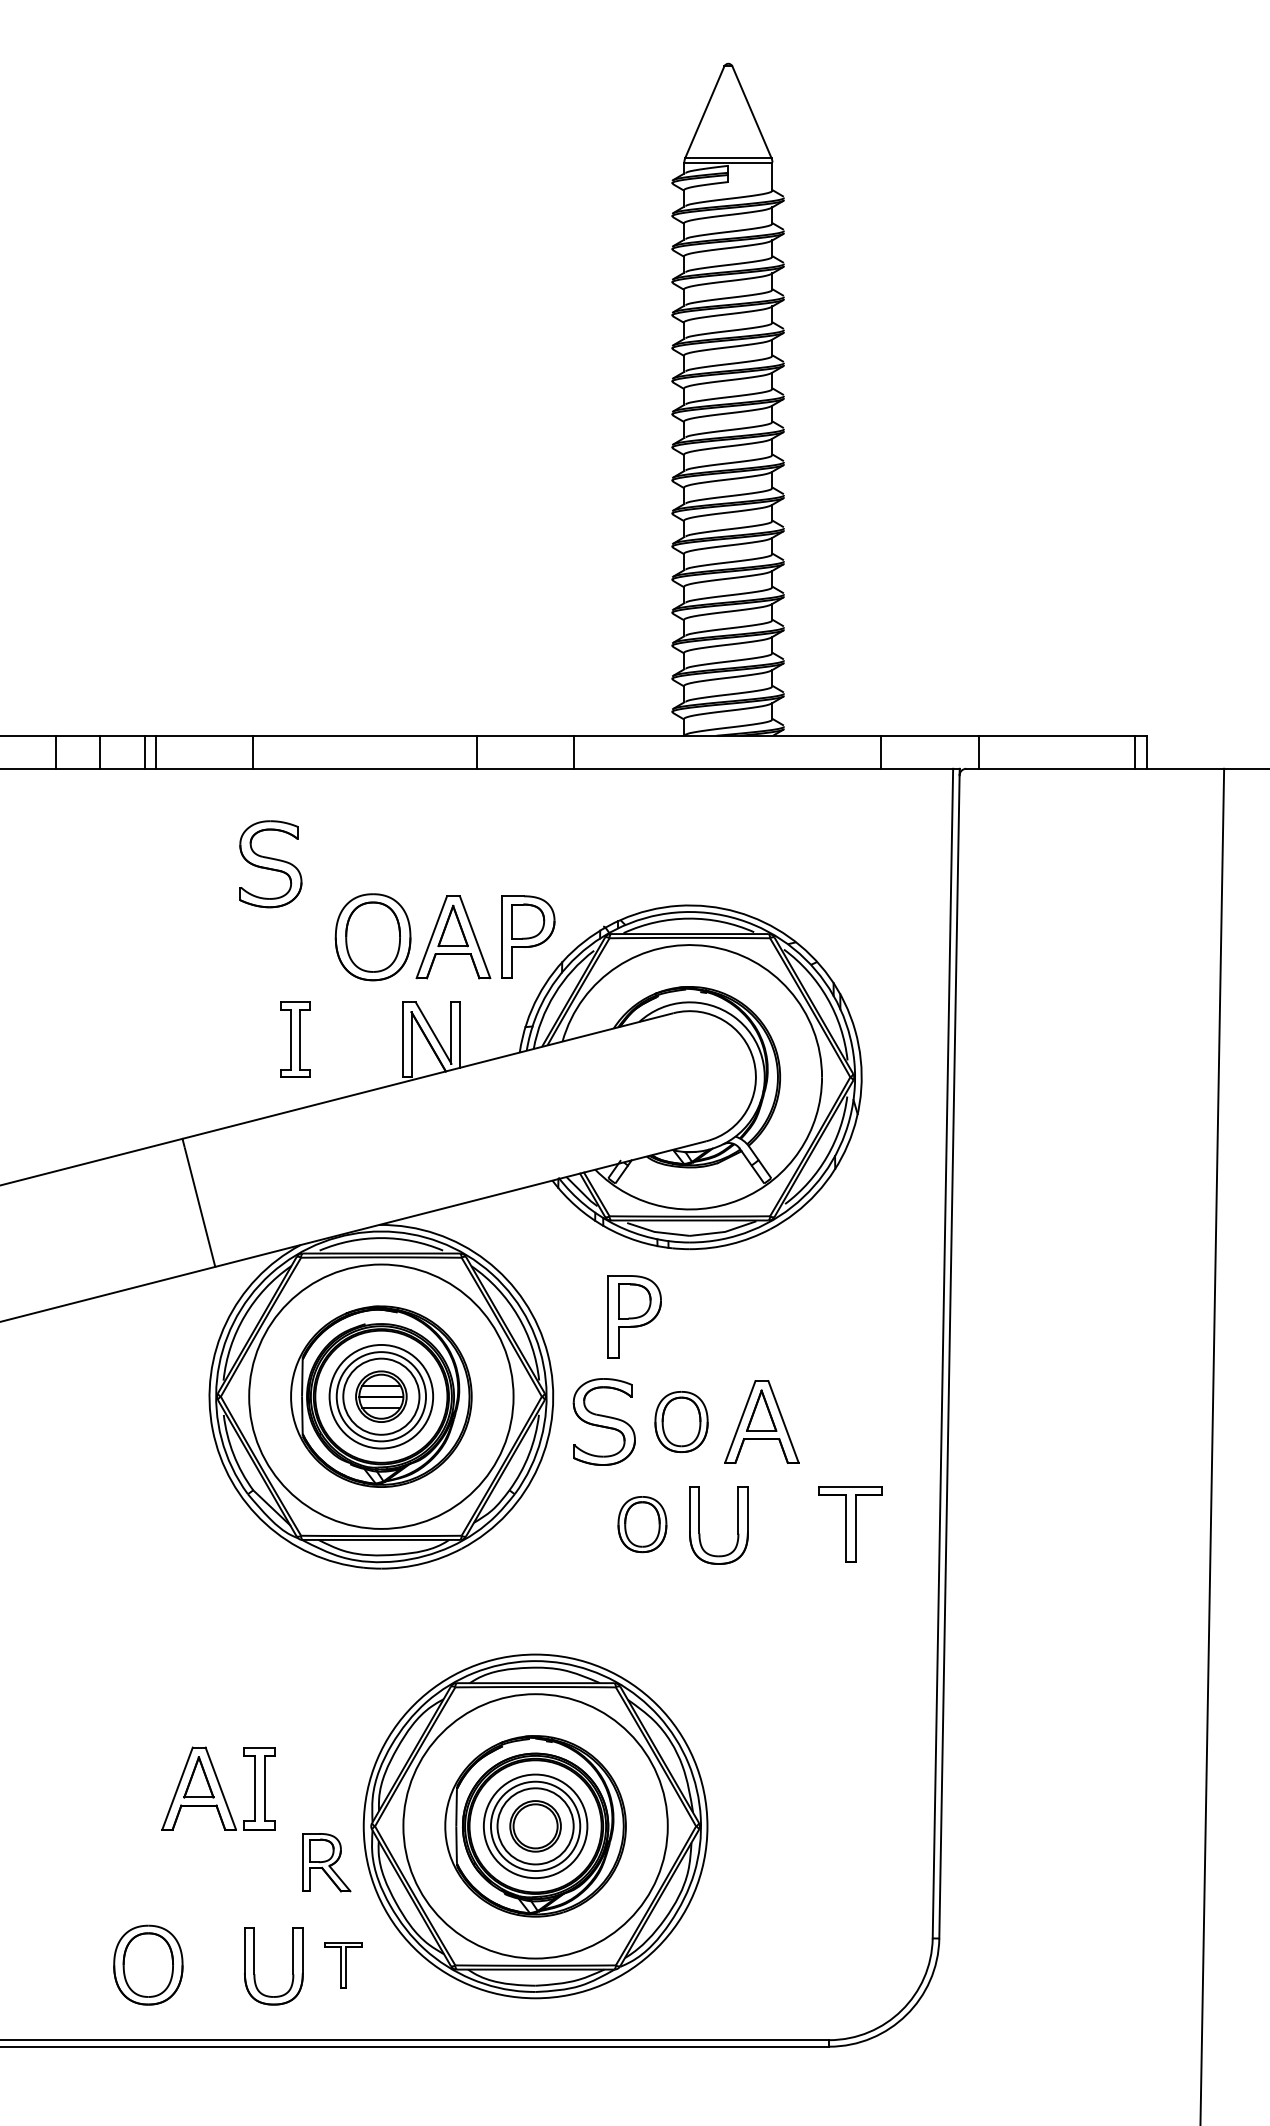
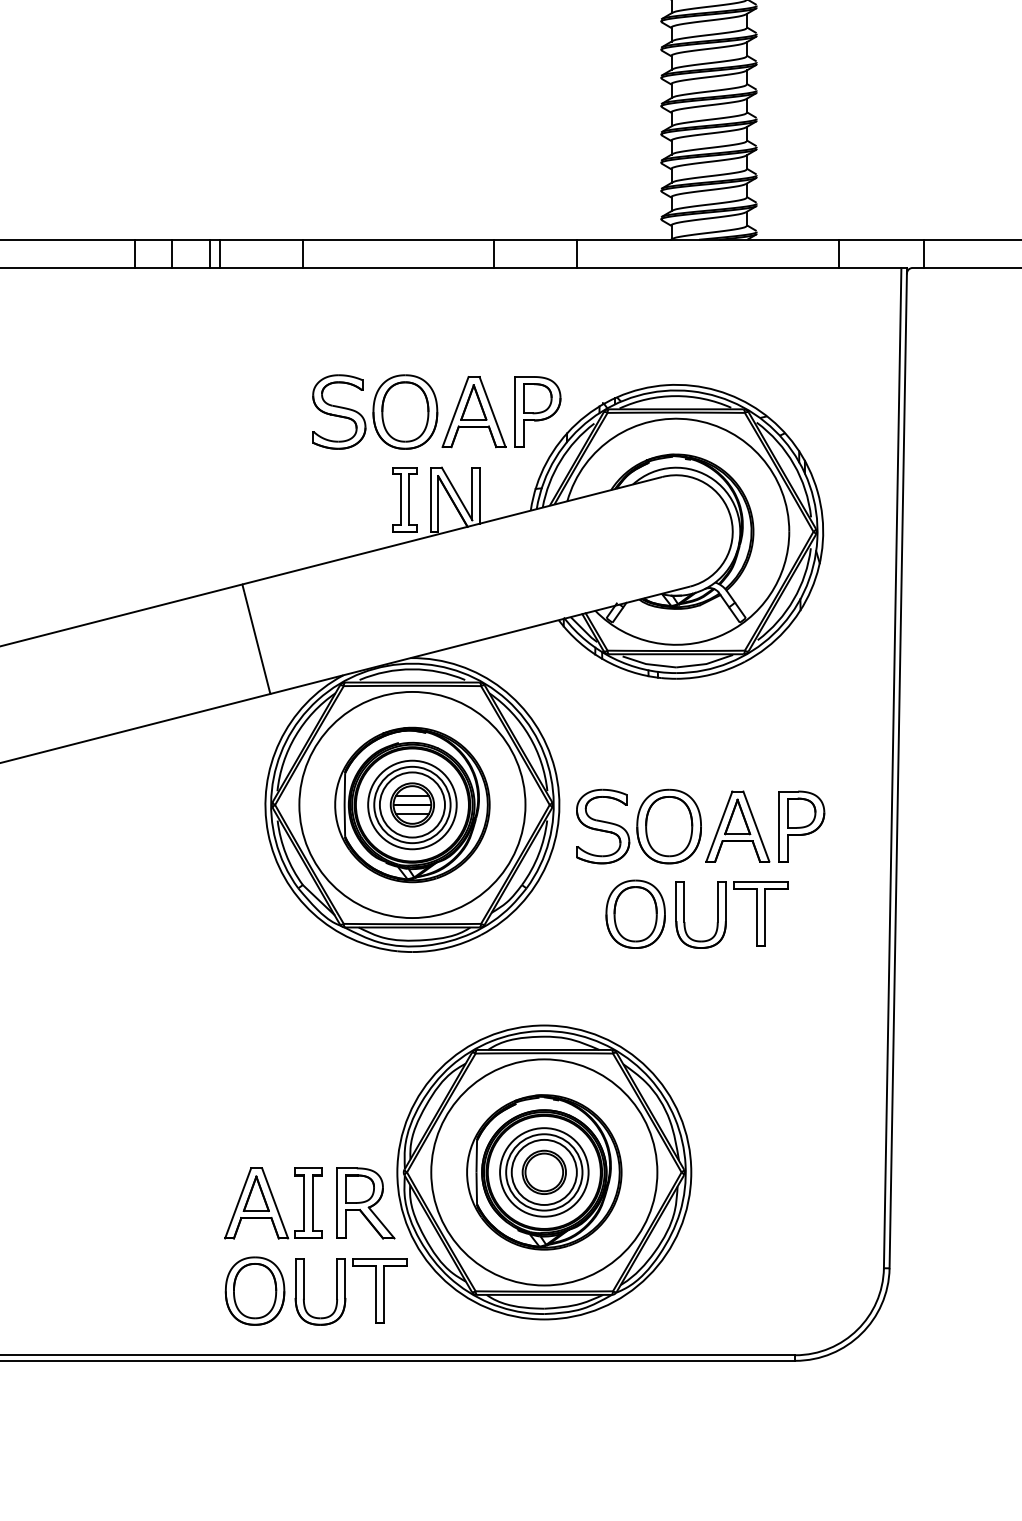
part: (270, 864) -> (338, 412), moved
part: (295, 1039) -> (404, 499), moved
part: (634, 1316) -> (801, 826), moved
part: (681, 1421) -> (669, 826), size x1.43
part: (642, 1524) -> (635, 914), size x1.43
part: (850, 1524) -> (760, 914), moved
part: (218, 1788) -> (273, 1203), moved
part: (326, 1862) -> (365, 1203), size x1.43
part: (148, 1964) -> (255, 1290), moved
part: (343, 1965) -> (380, 1291), size x1.67

